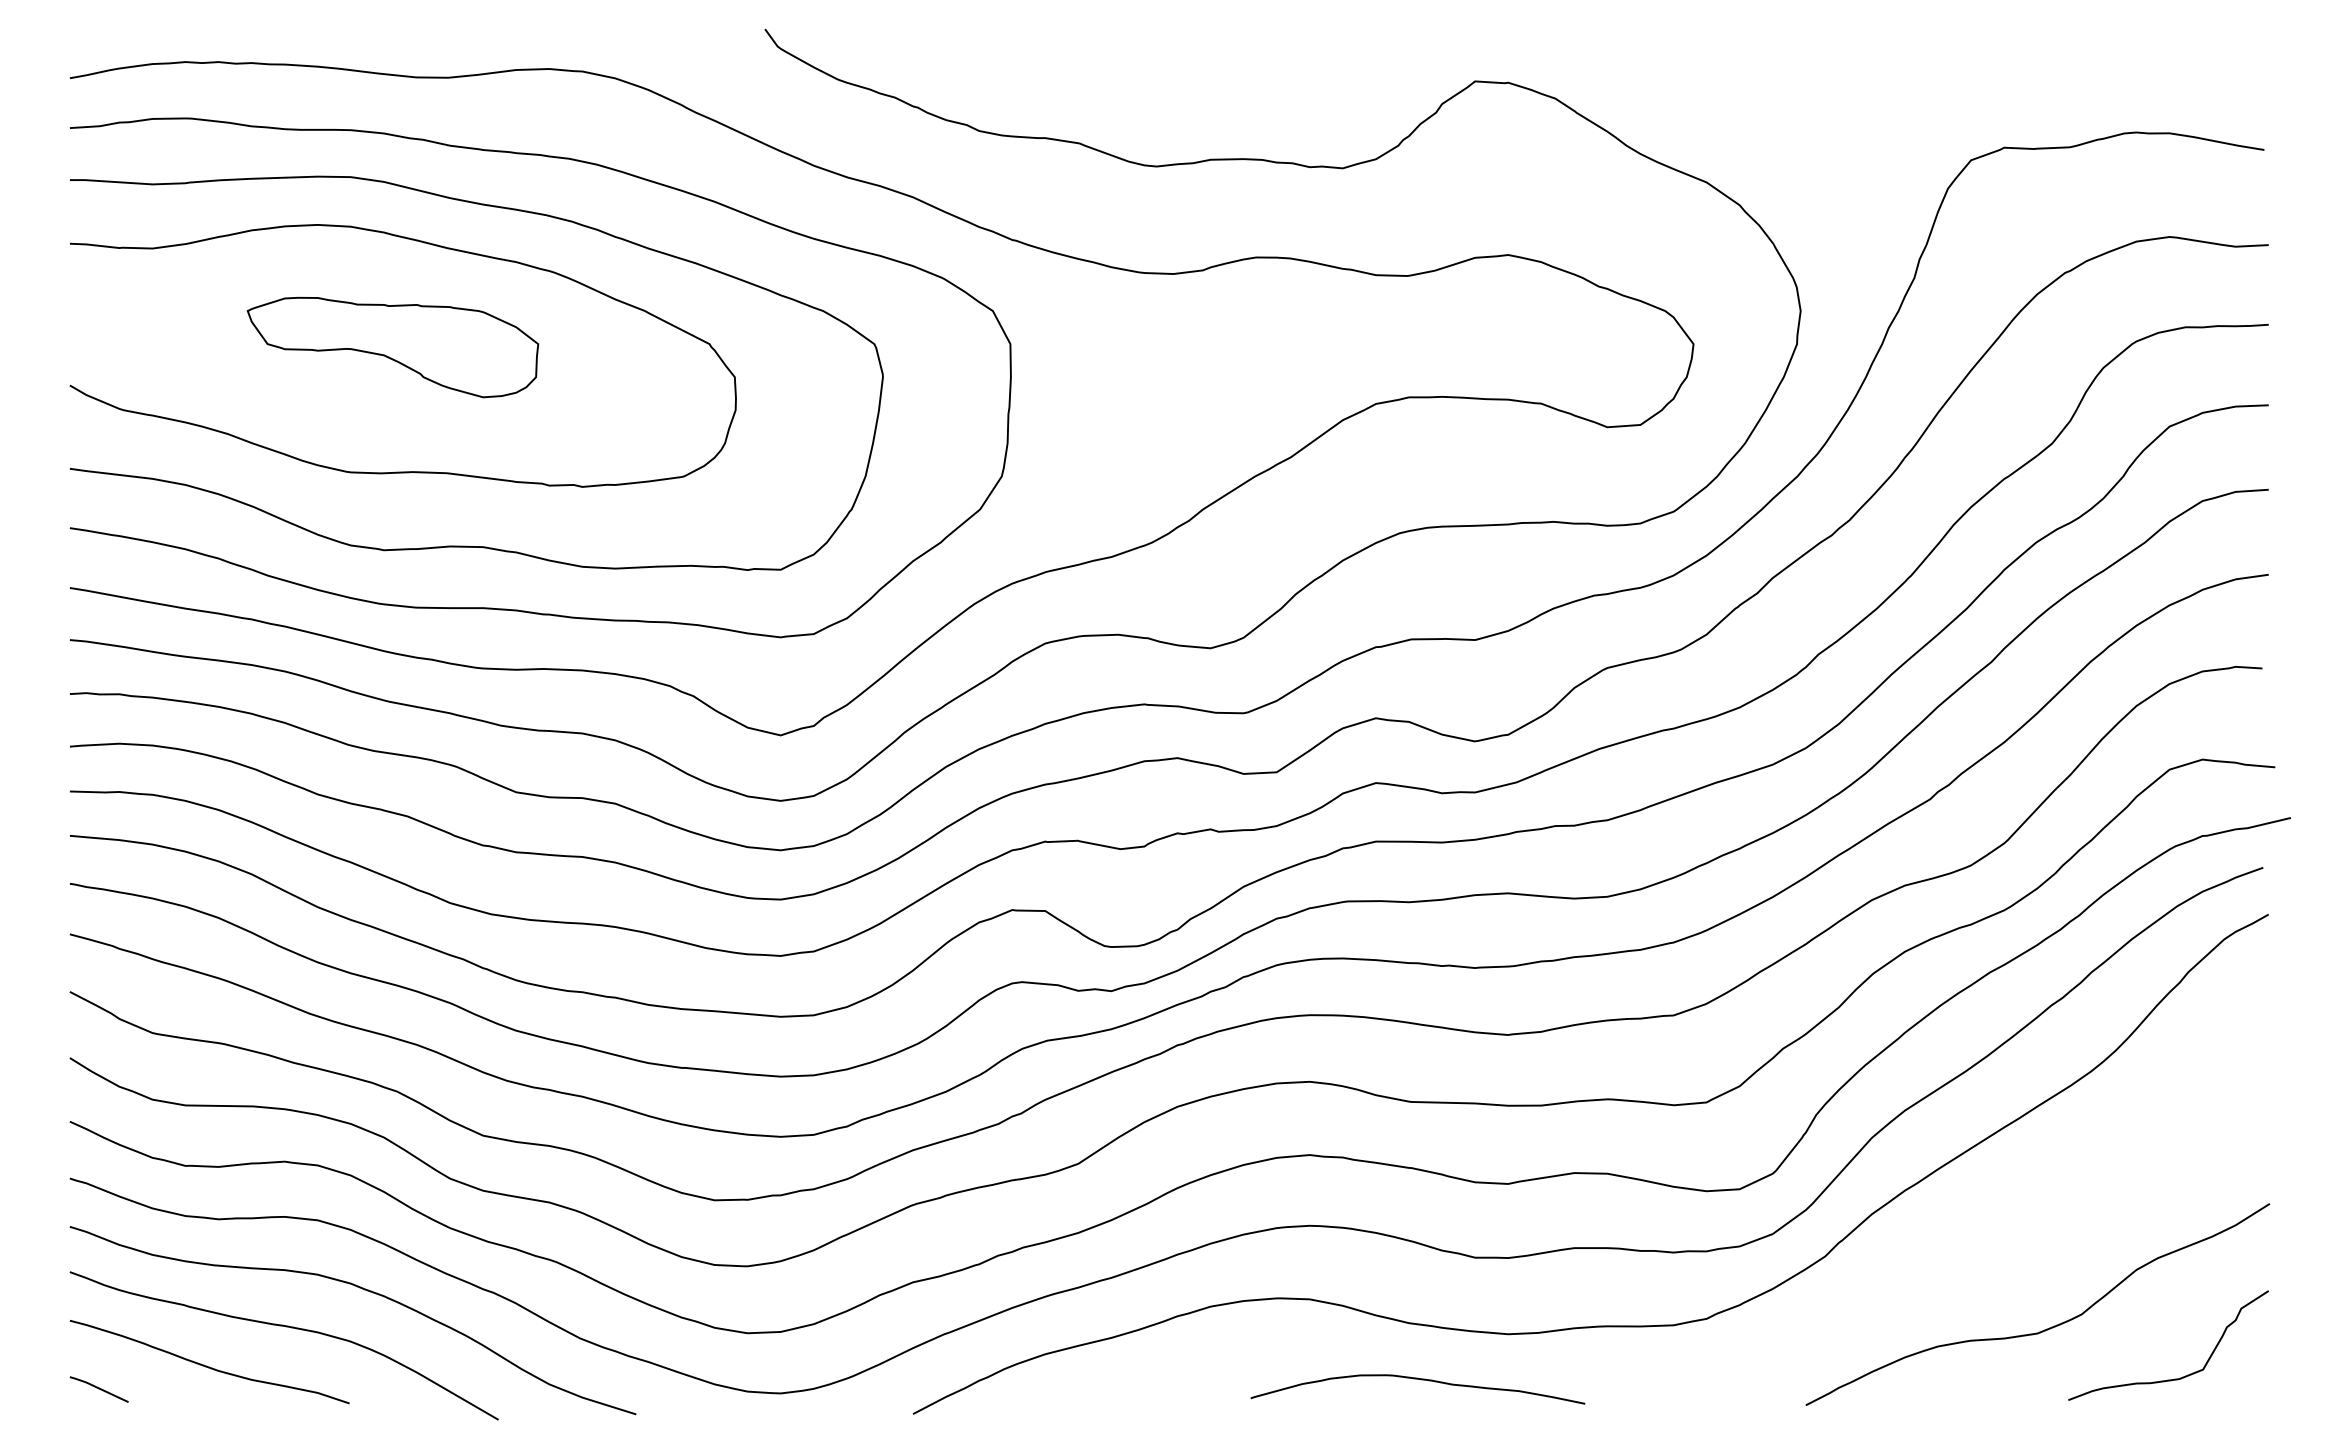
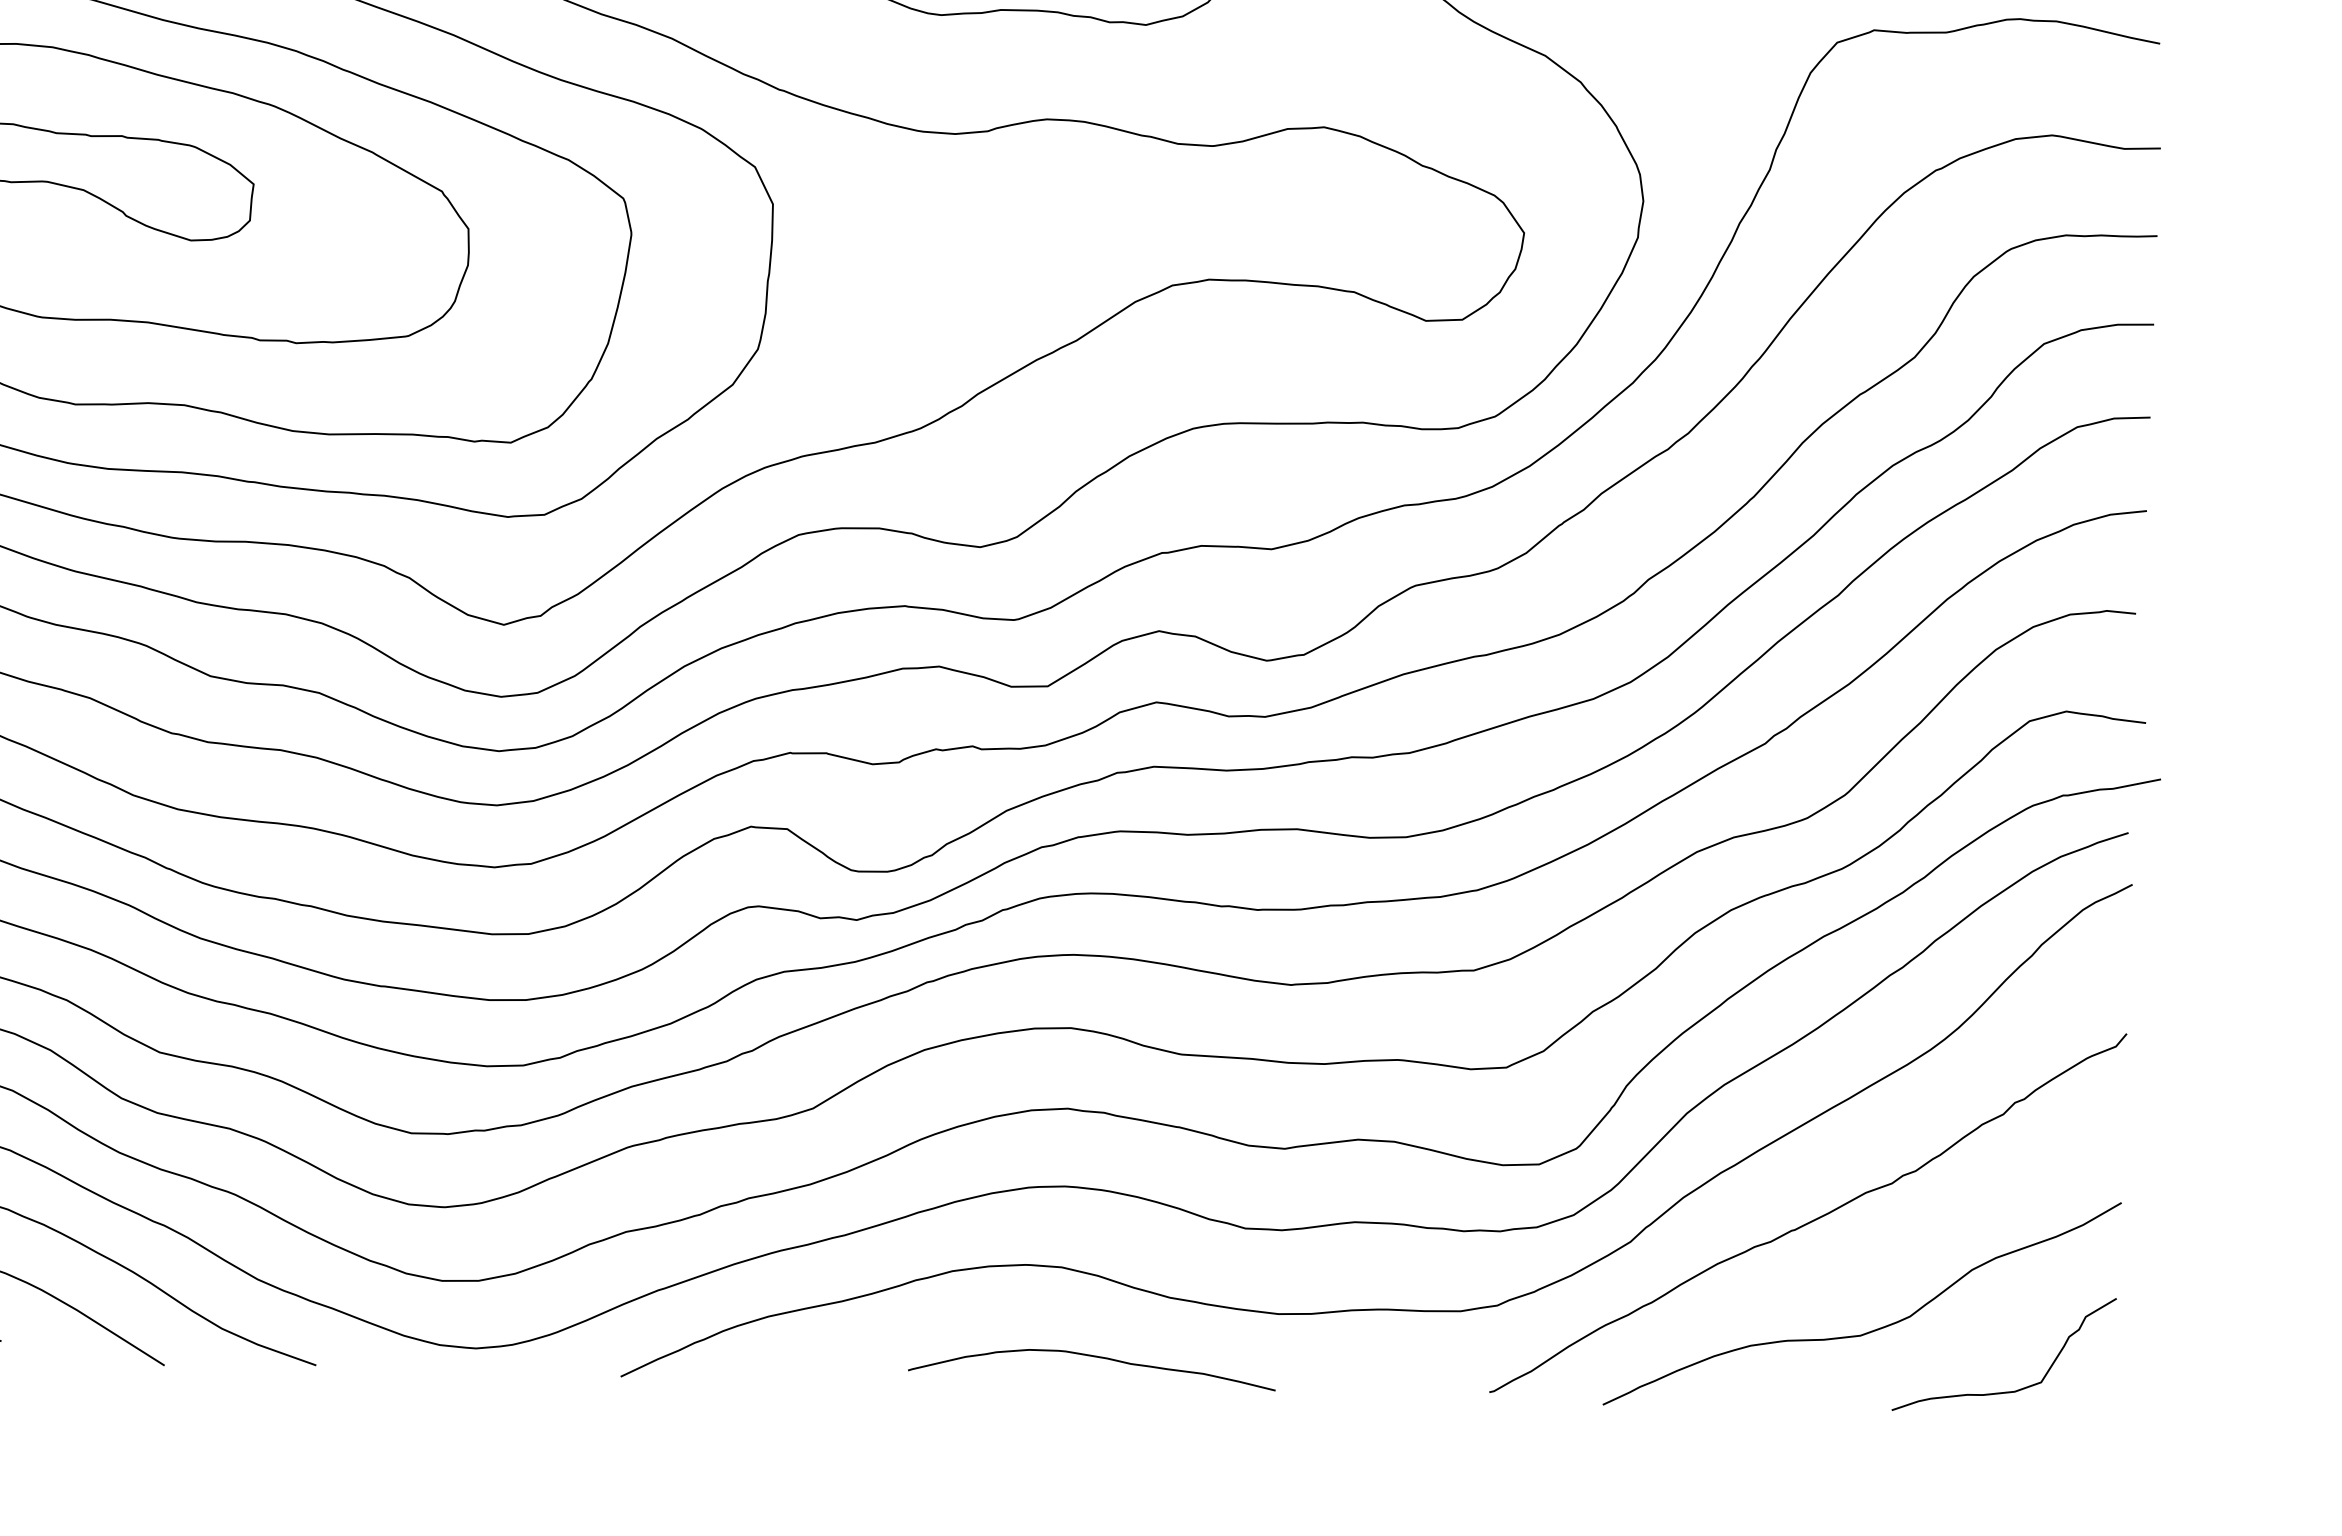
curve: (1988, 1230) -> (1811, 1220), added
curve: (1421, 1380) -> (1096, 1358), moved

